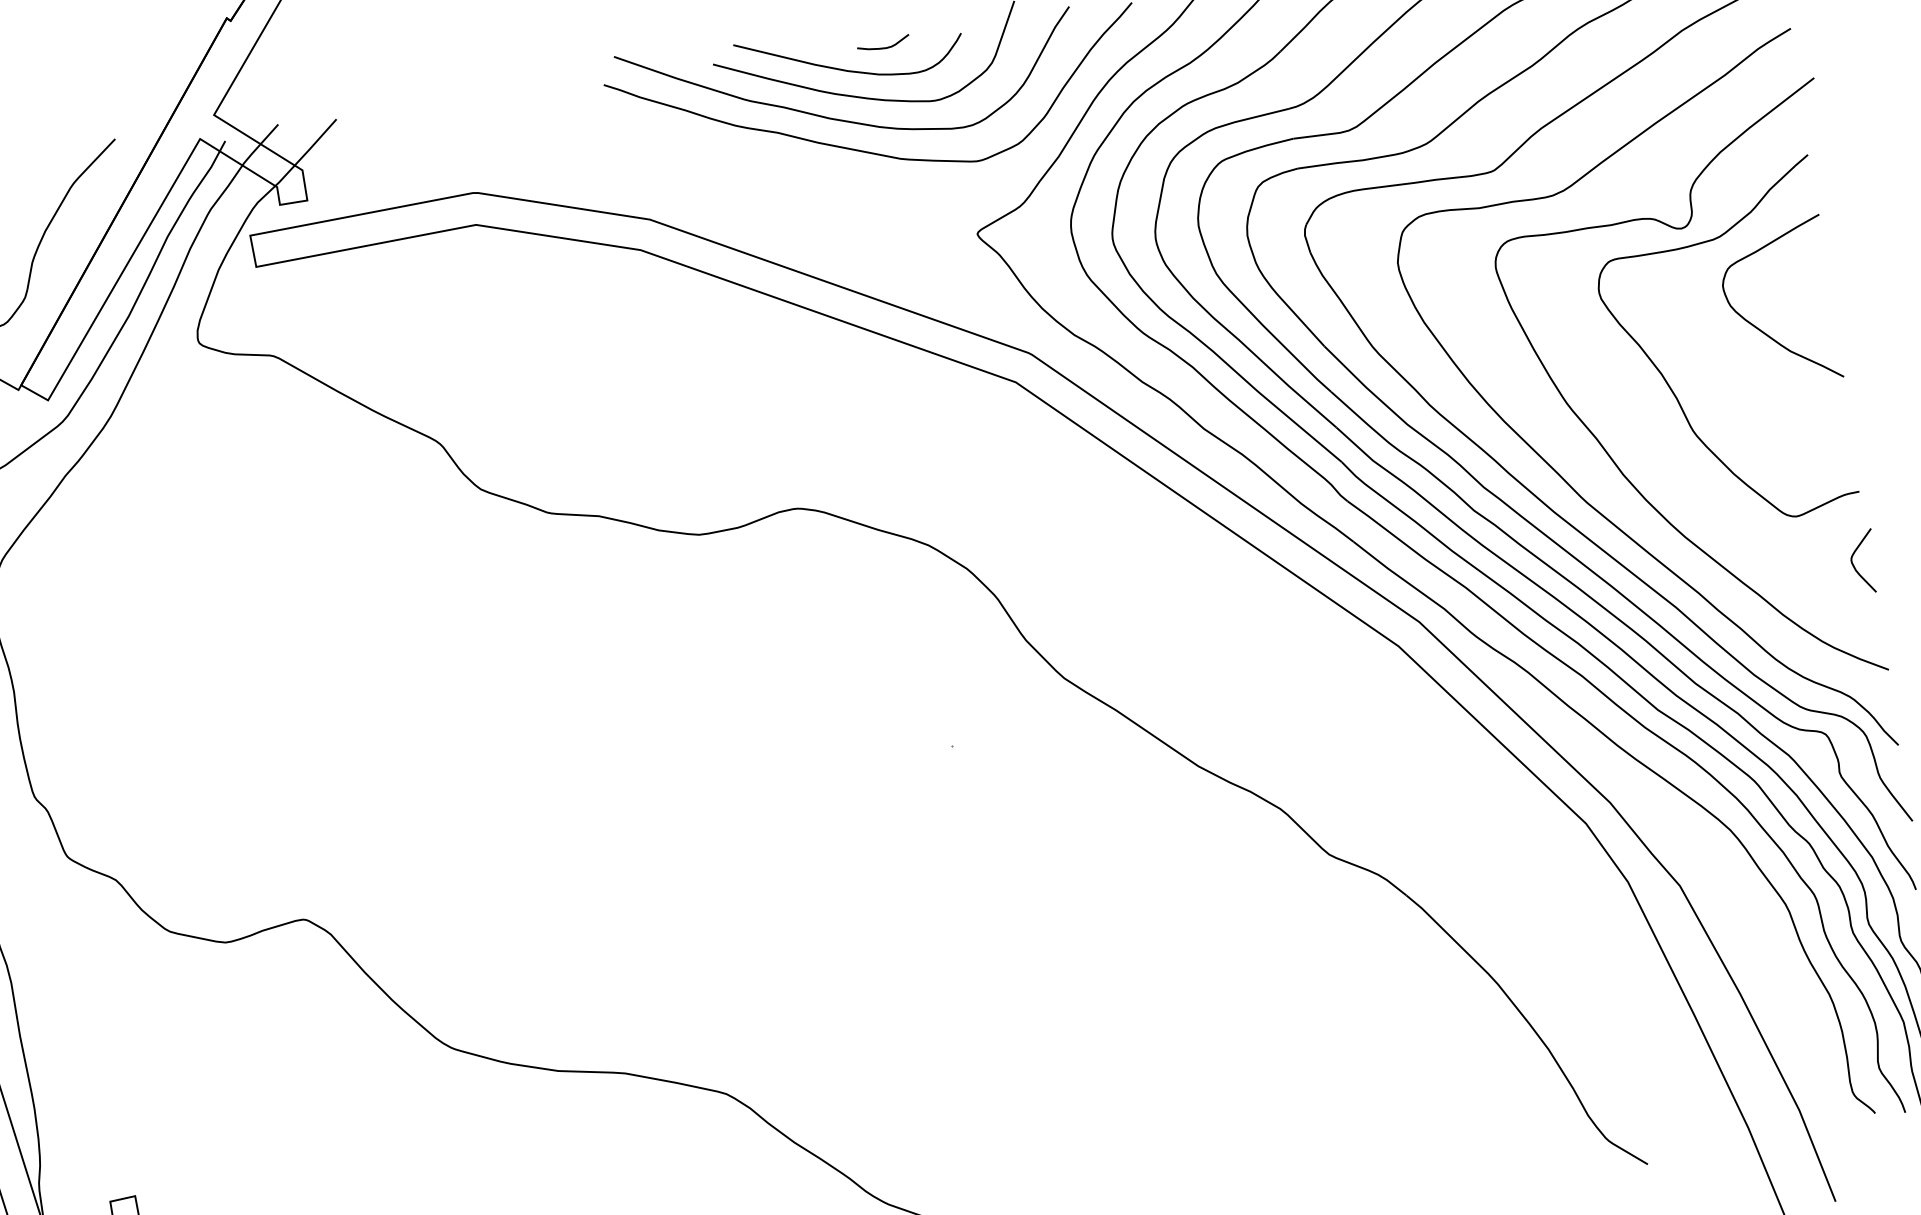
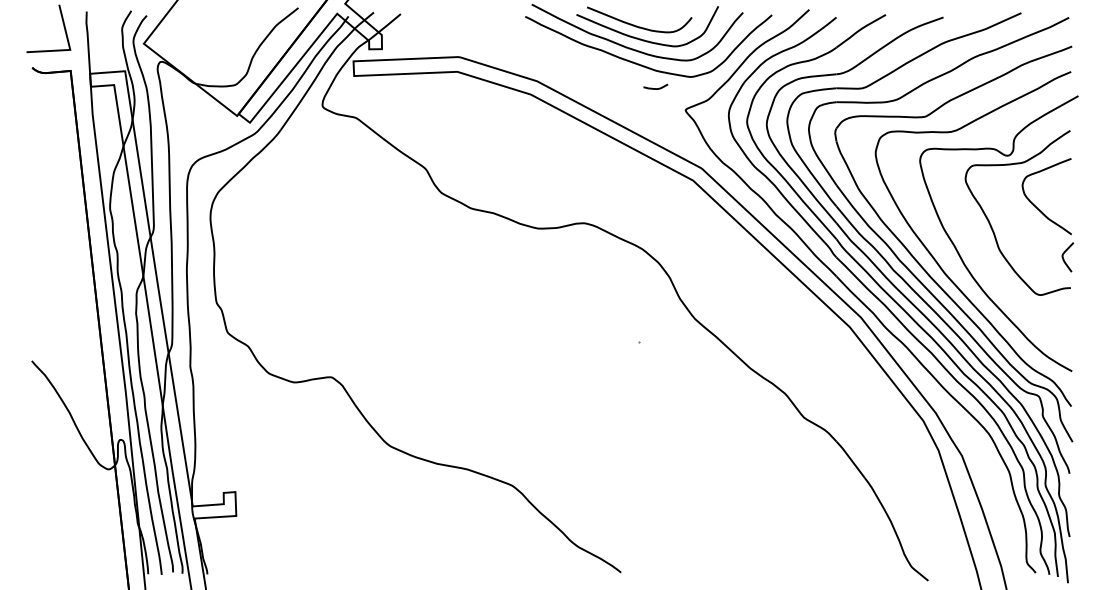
curve: (883, 47) -> (655, 88), moved
curve: (1856, 565) -> (1064, 258), moved

